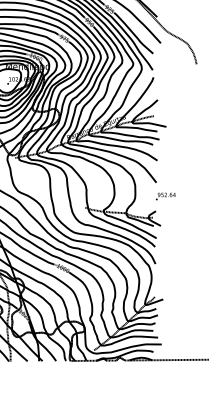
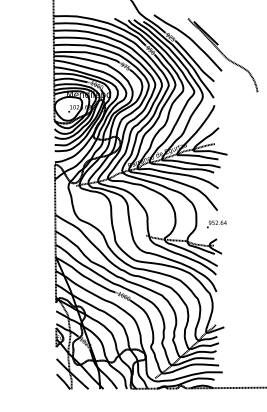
text: (165, 196) -> (216, 224), moved

